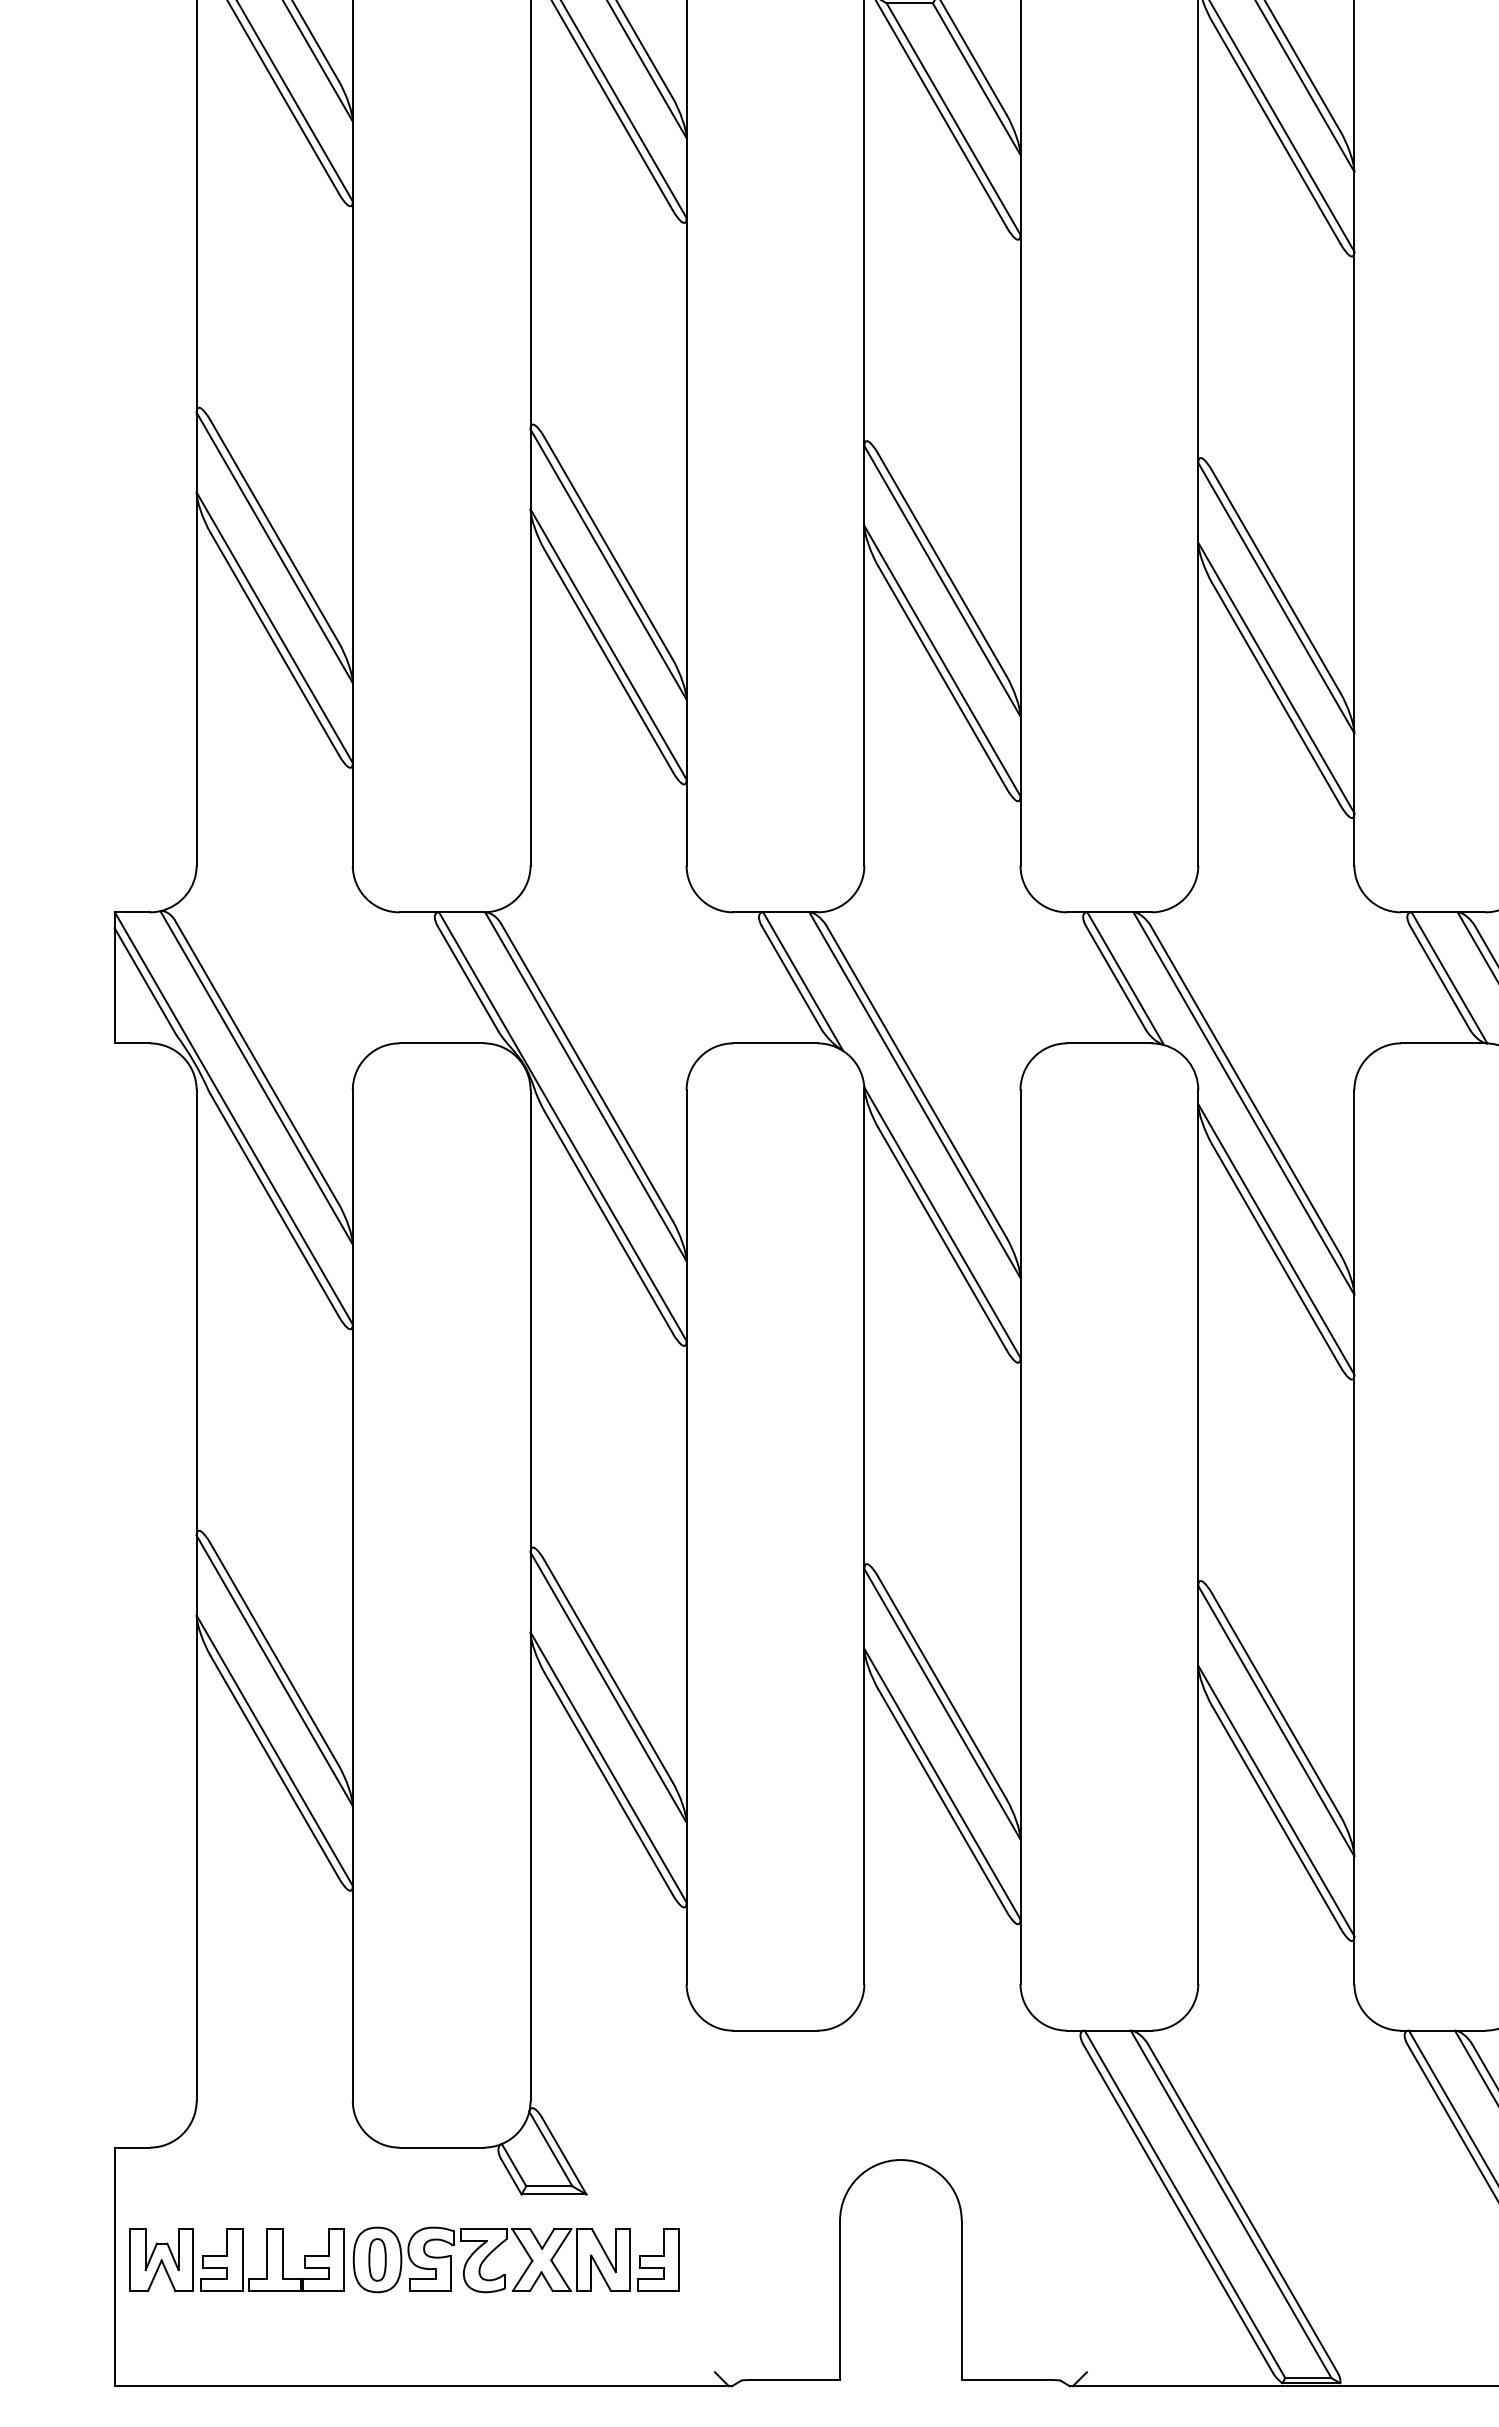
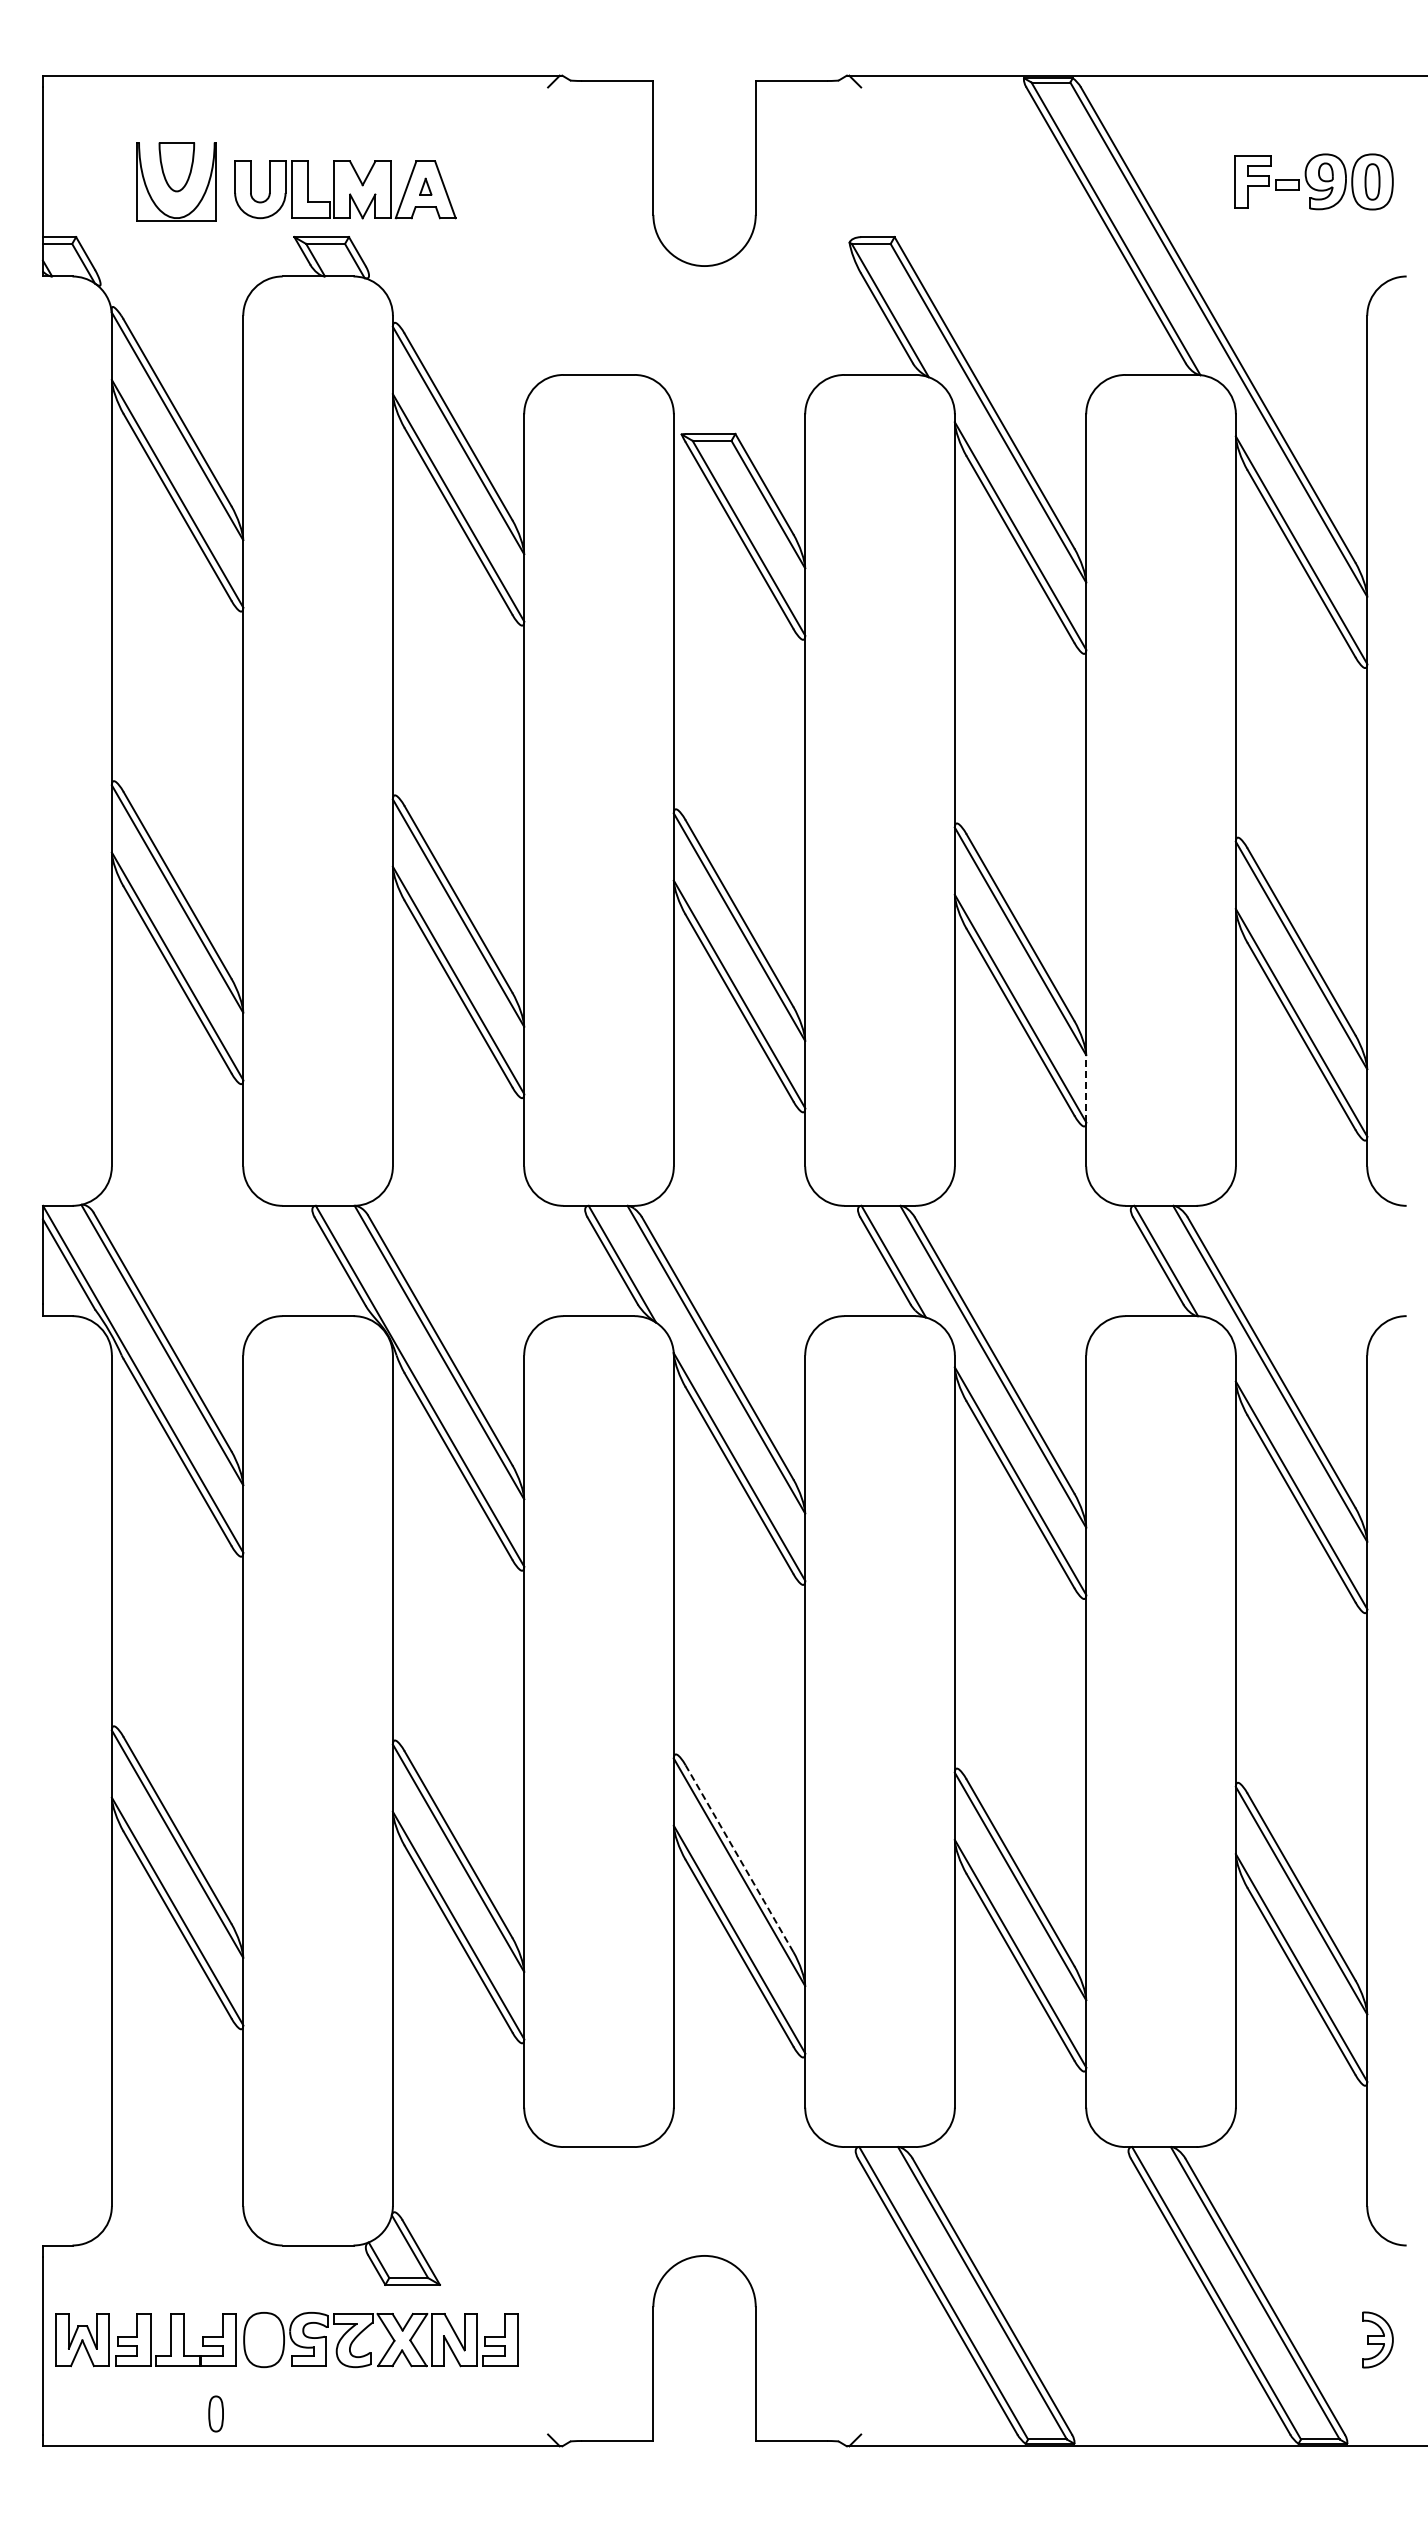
line: (1354, 772) -> (1086, 1088), solid -> dashed
line: (942, 1687) -> (739, 1858), solid -> dashed
part: (376, 2259) -> (215, 2413), moved

